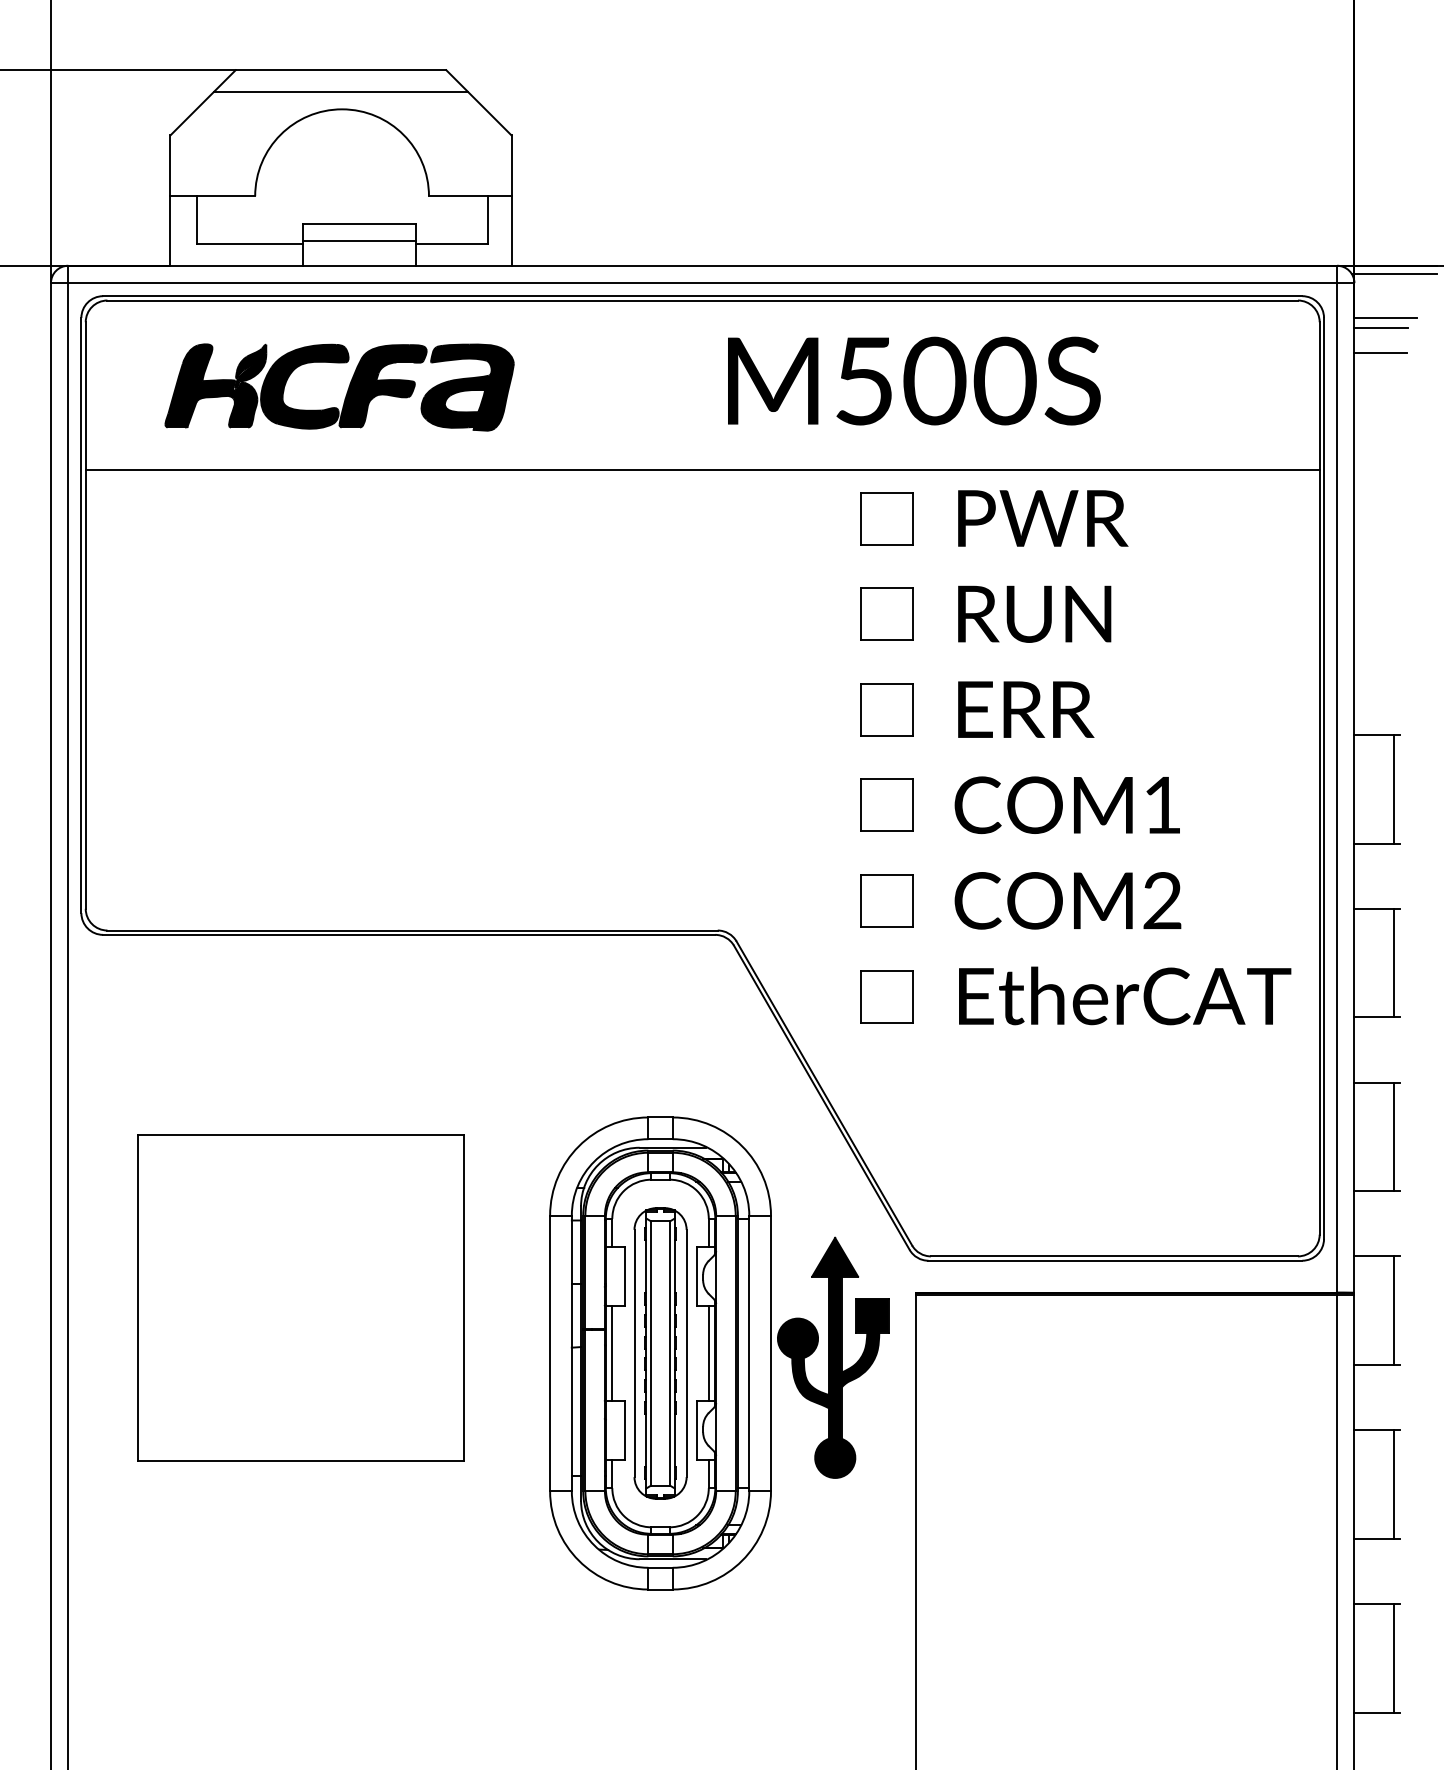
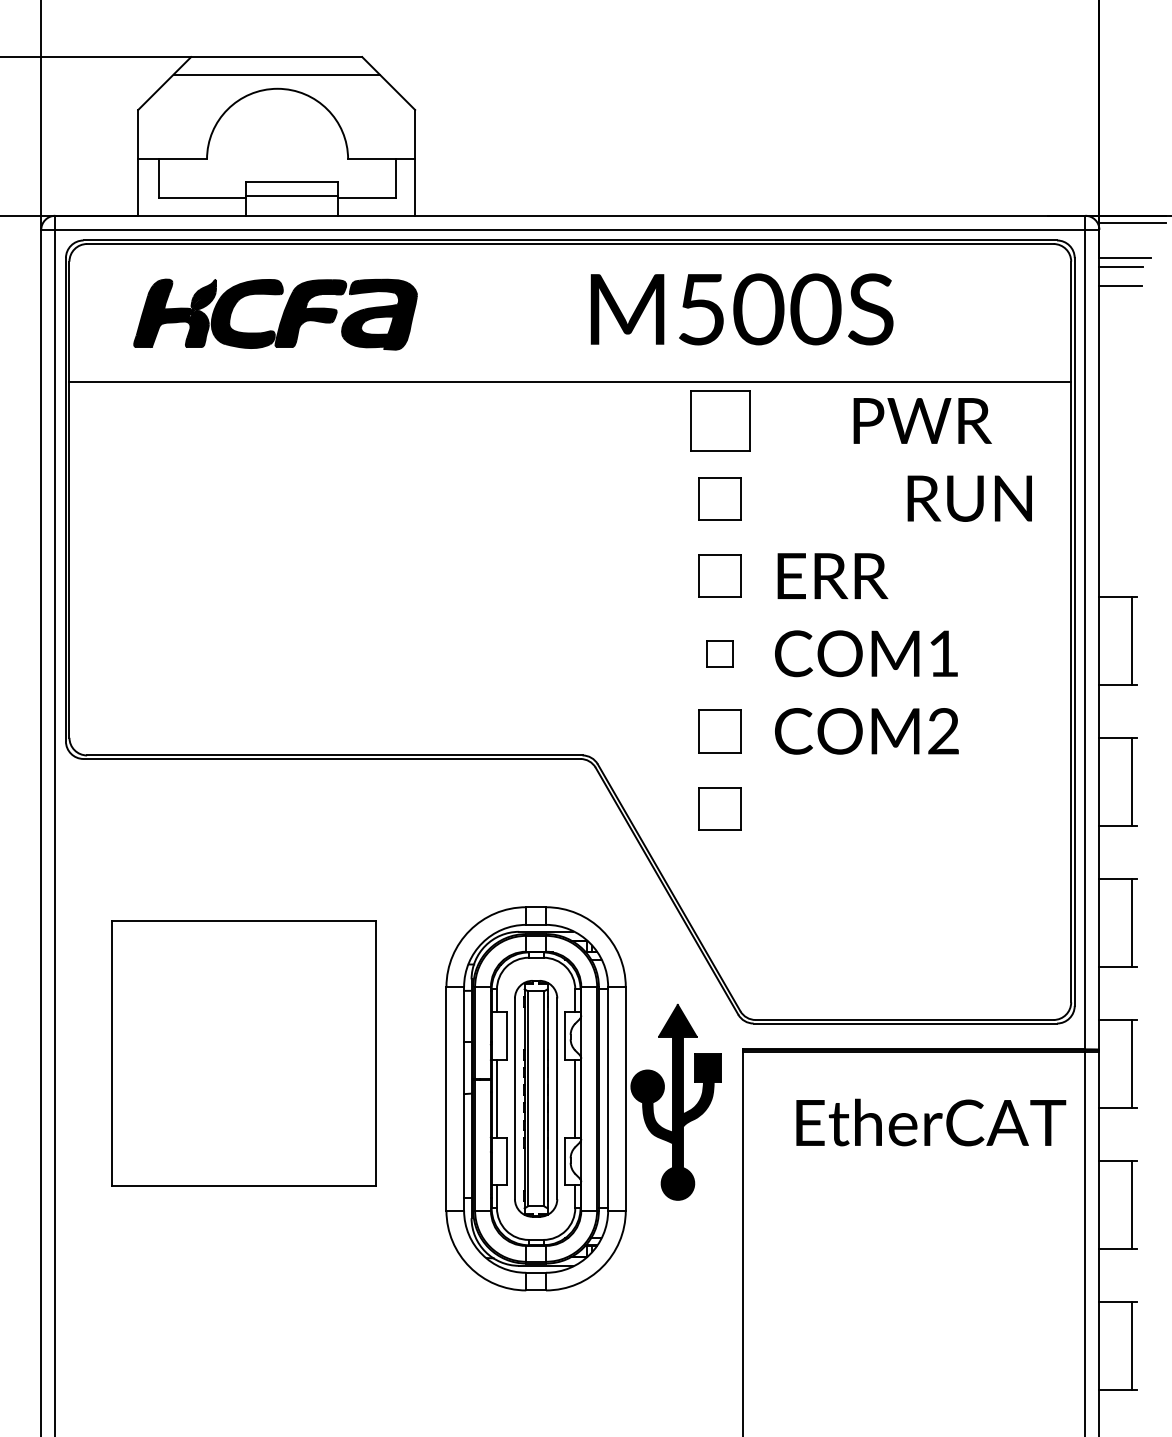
part: (886, 517) -> (719, 420), size x1.4
text: (1042, 517) -> (922, 420), moved
text: (1034, 614) -> (969, 498), moved
part: (886, 804) -> (719, 653), size x0.6
text: (1125, 995) -> (931, 1122), moved

